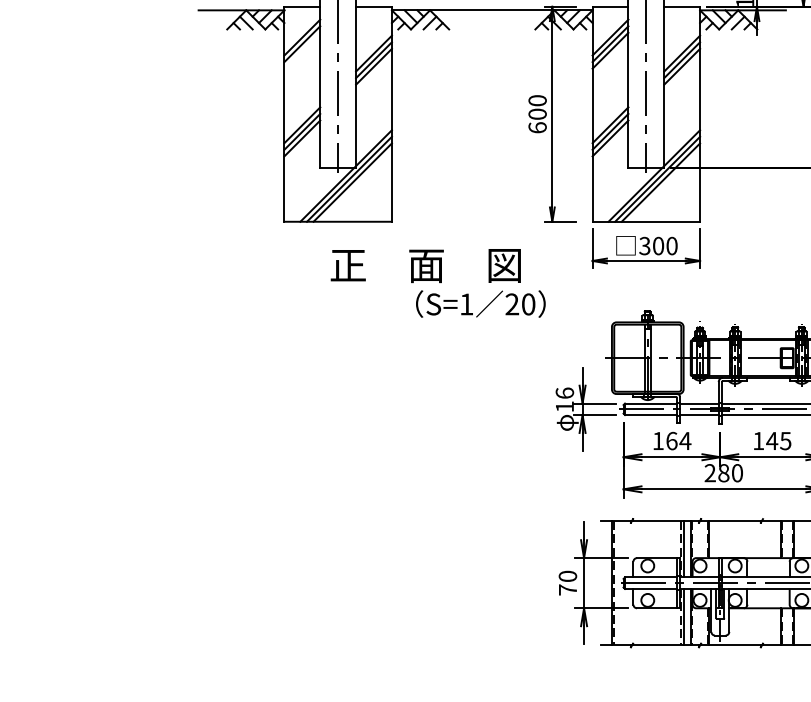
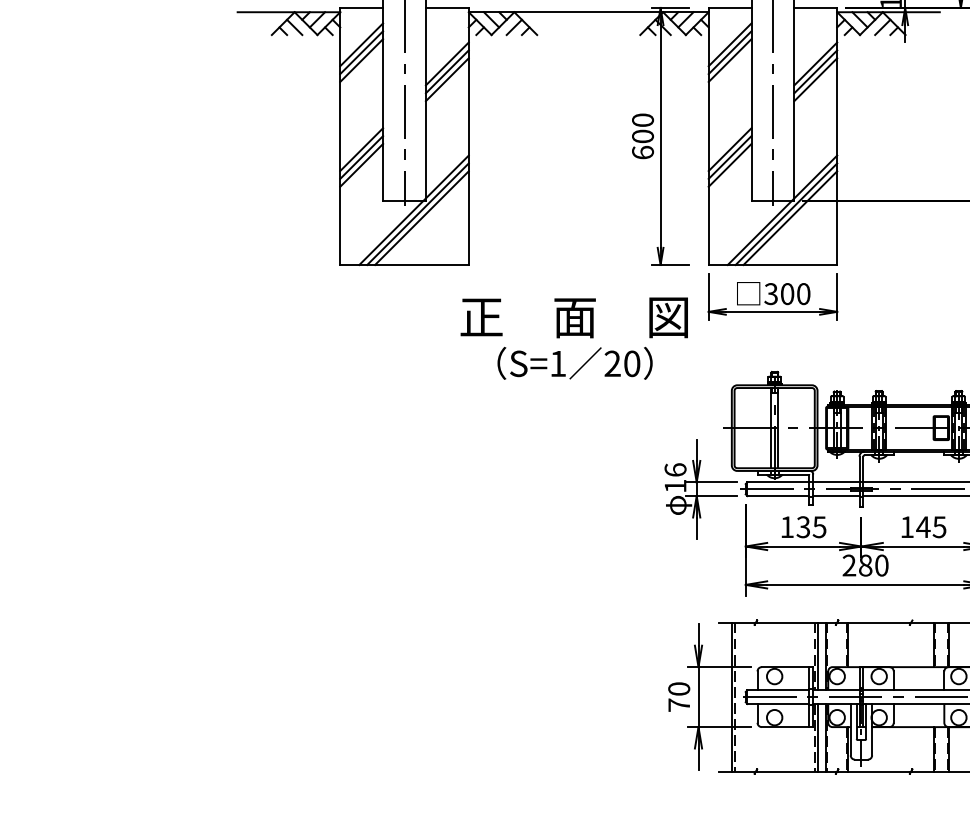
line: (302, 50) -> (361, 60), added
text: (425, 265) -> (573, 317), moved
text: (678, 441) -> (811, 527), 164 -> 135

